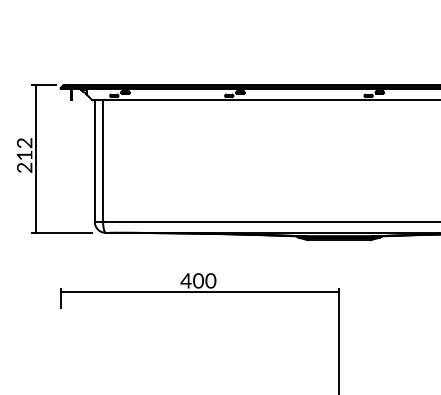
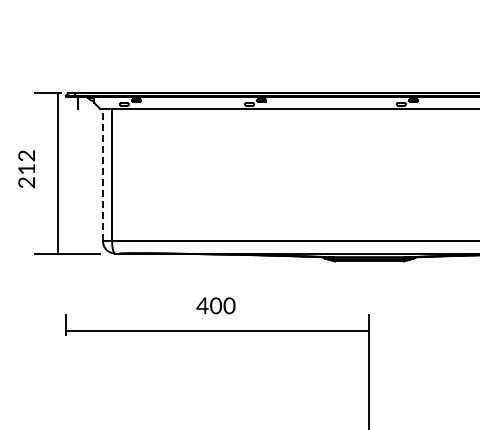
line: (36, 158) -> (58, 172), moved
line: (95, 160) -> (103, 174), solid -> dashed
line: (199, 292) -> (217, 331), moved

